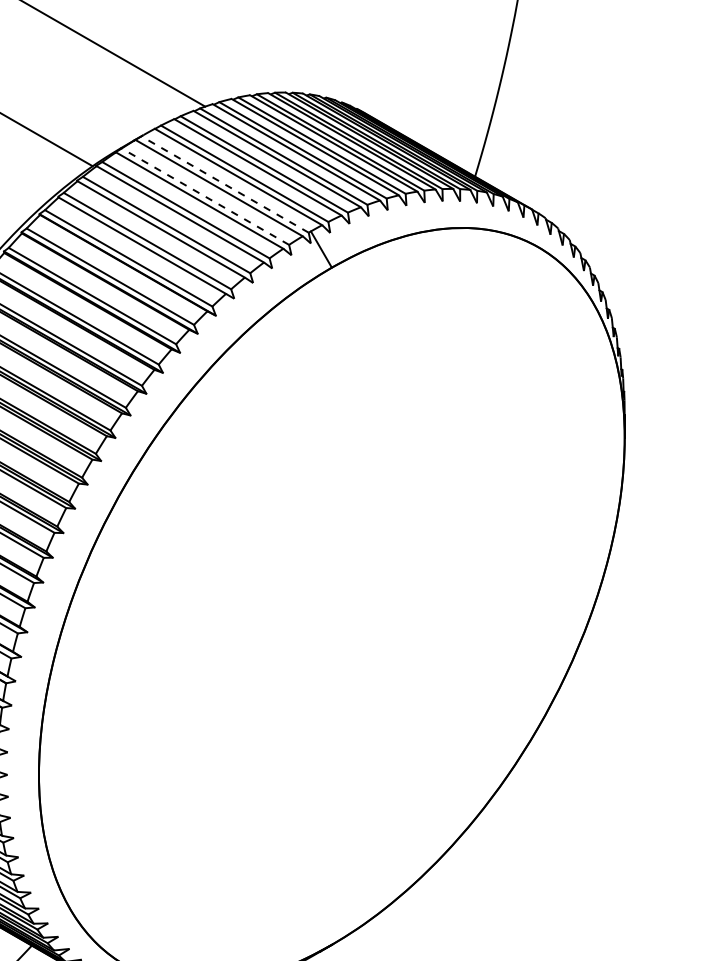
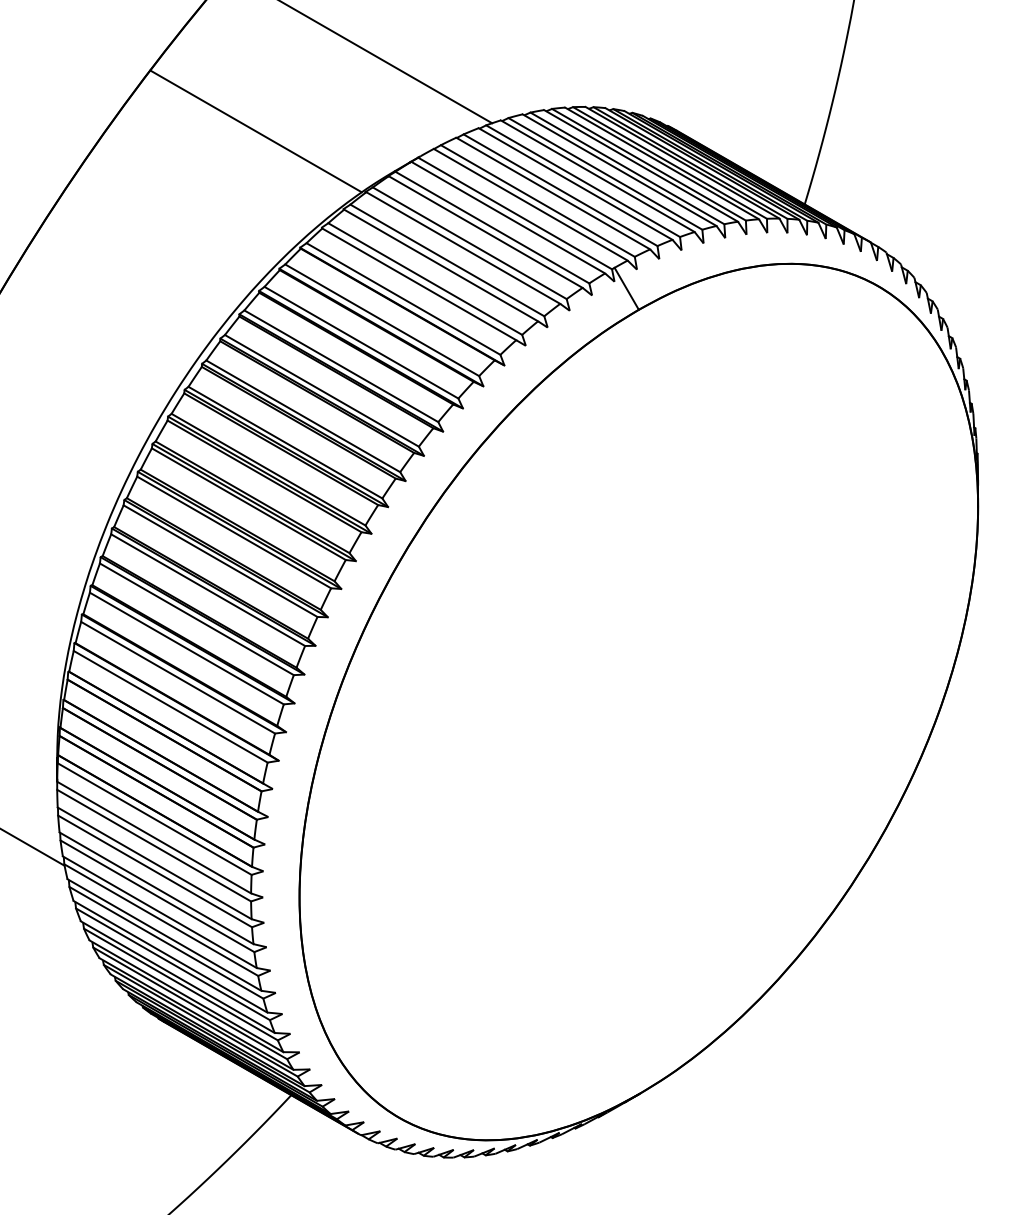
line: (225, 184) -> (515, 213), dashed -> solid
line: (205, 196) -> (492, 227), dashed -> solid

